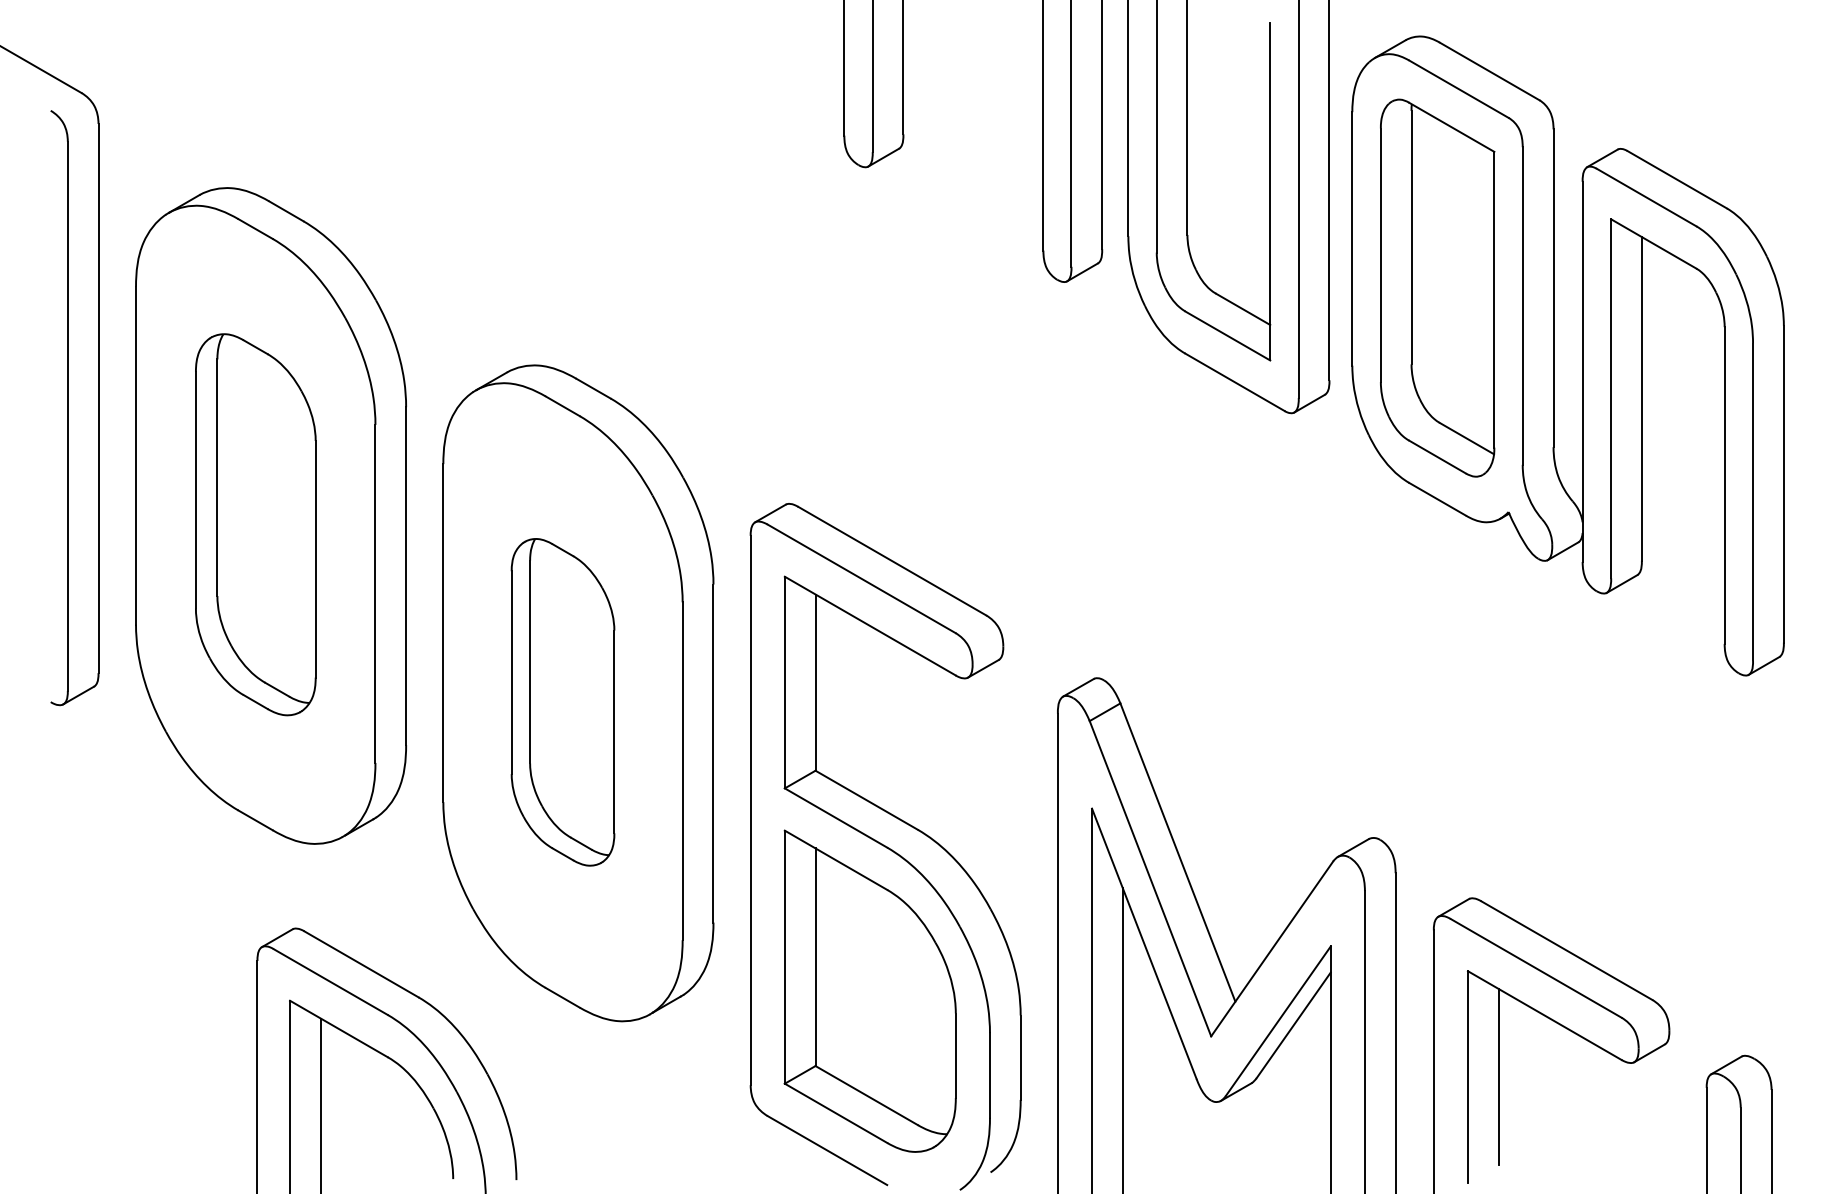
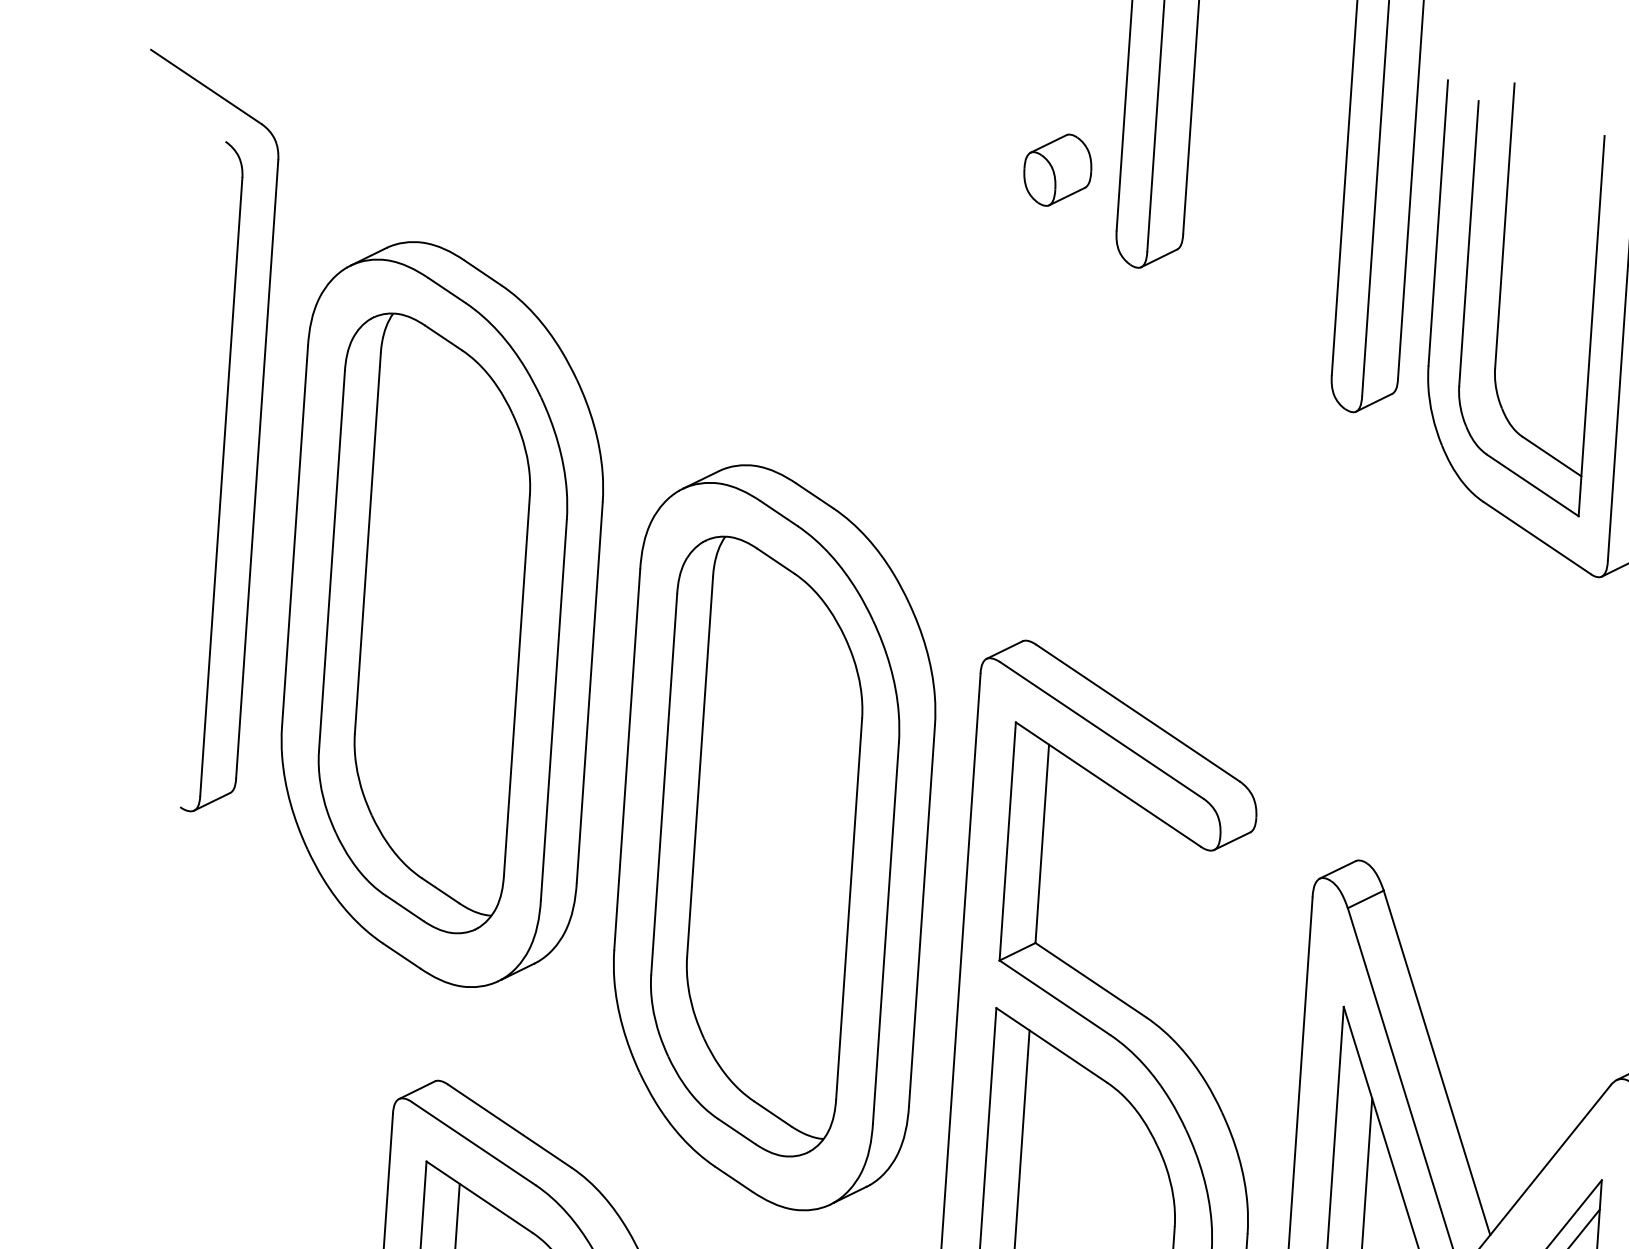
part: (788, 85) -> (1057, 169), added
part: (255, 524) -> (424, 622), size x1.43
part: (562, 702) -> (756, 846), size x1.67

